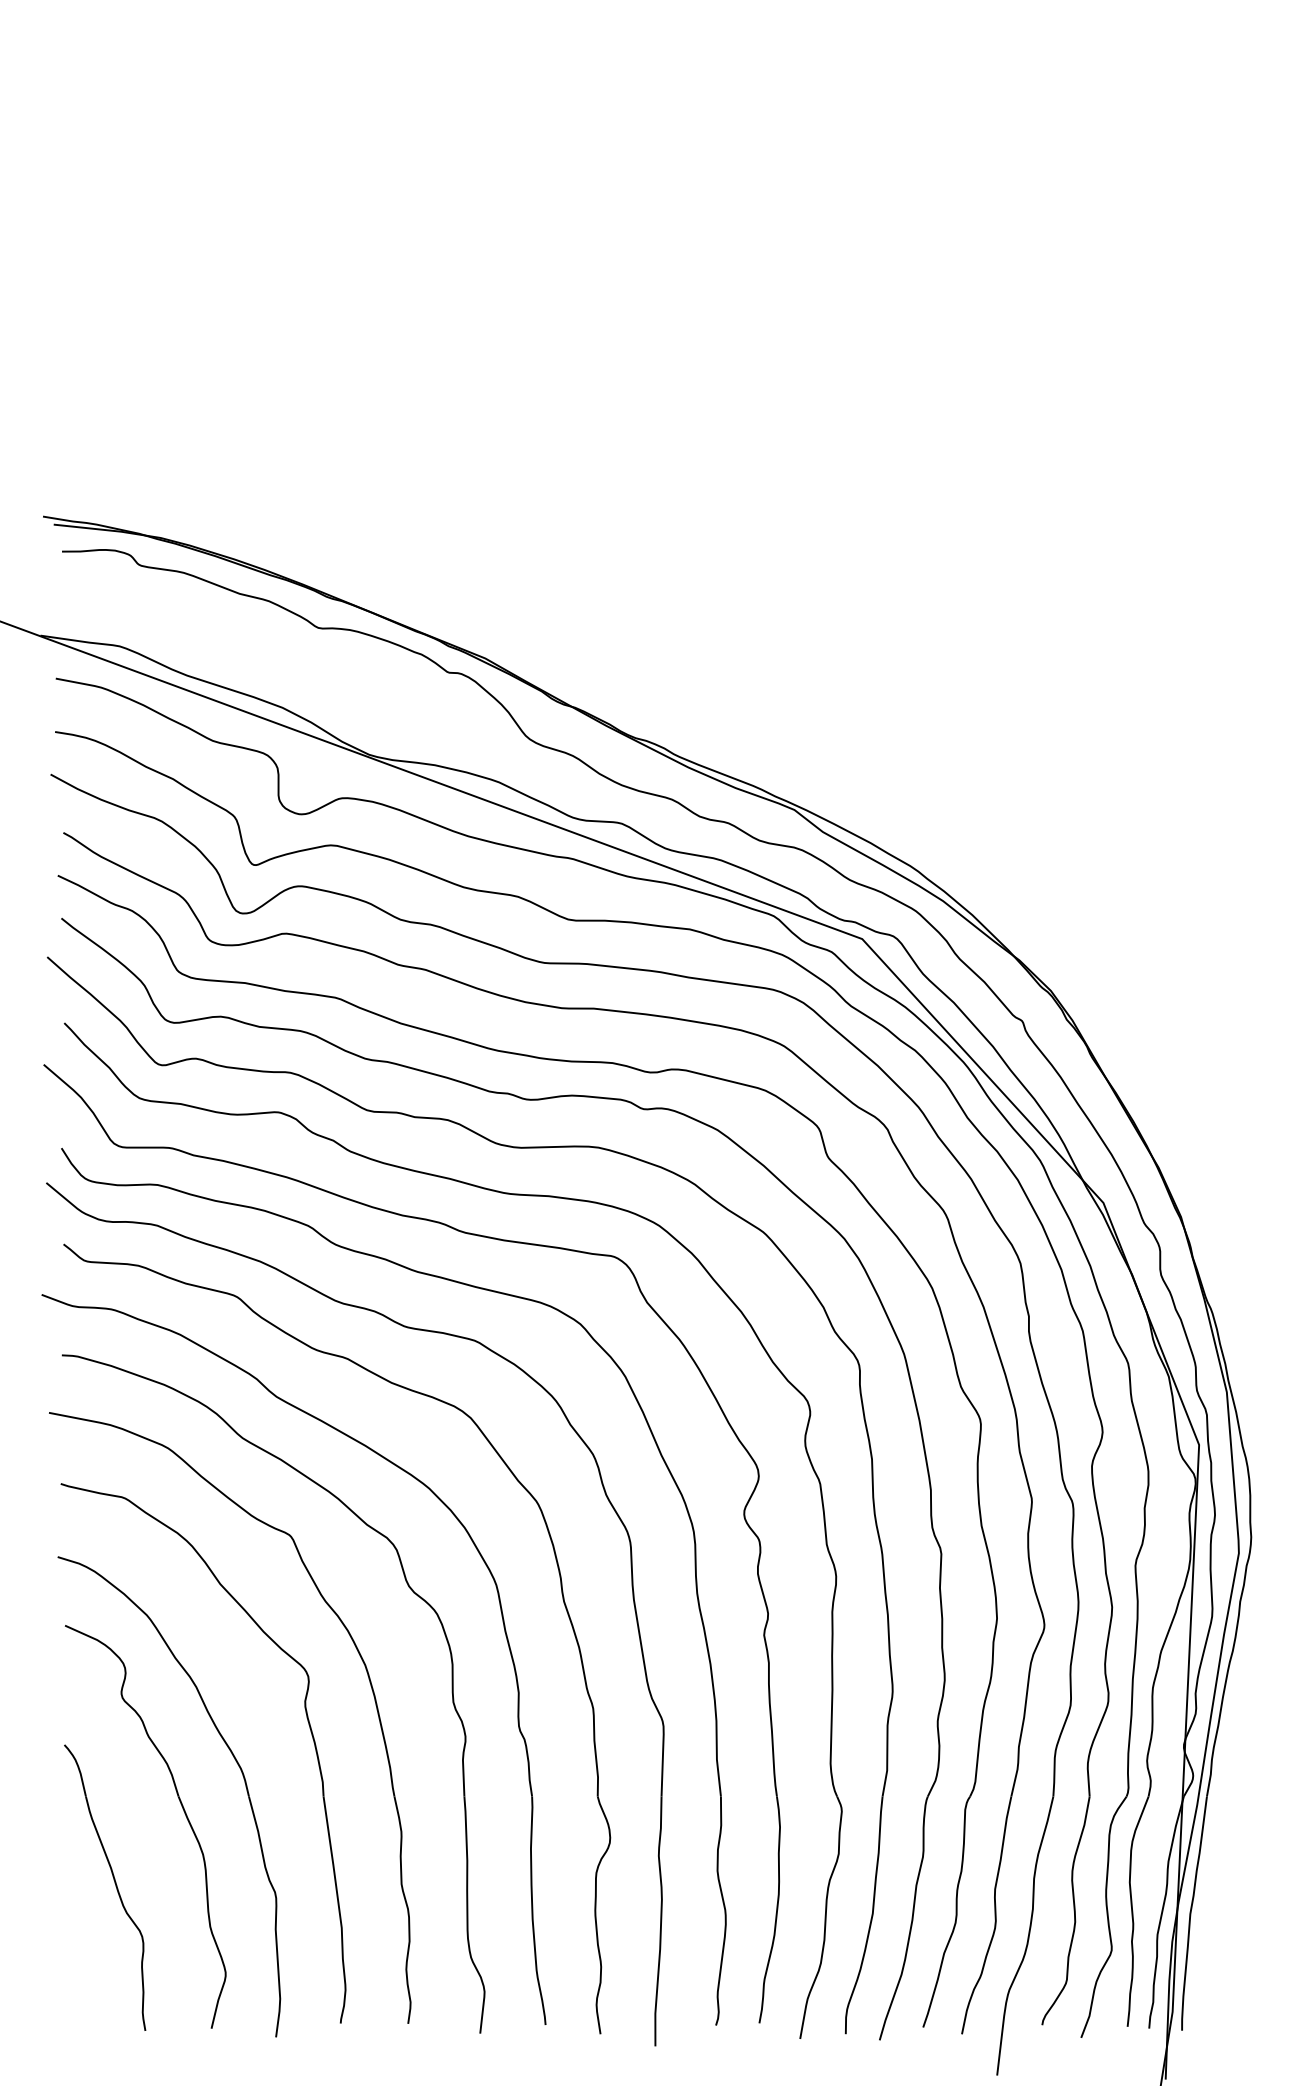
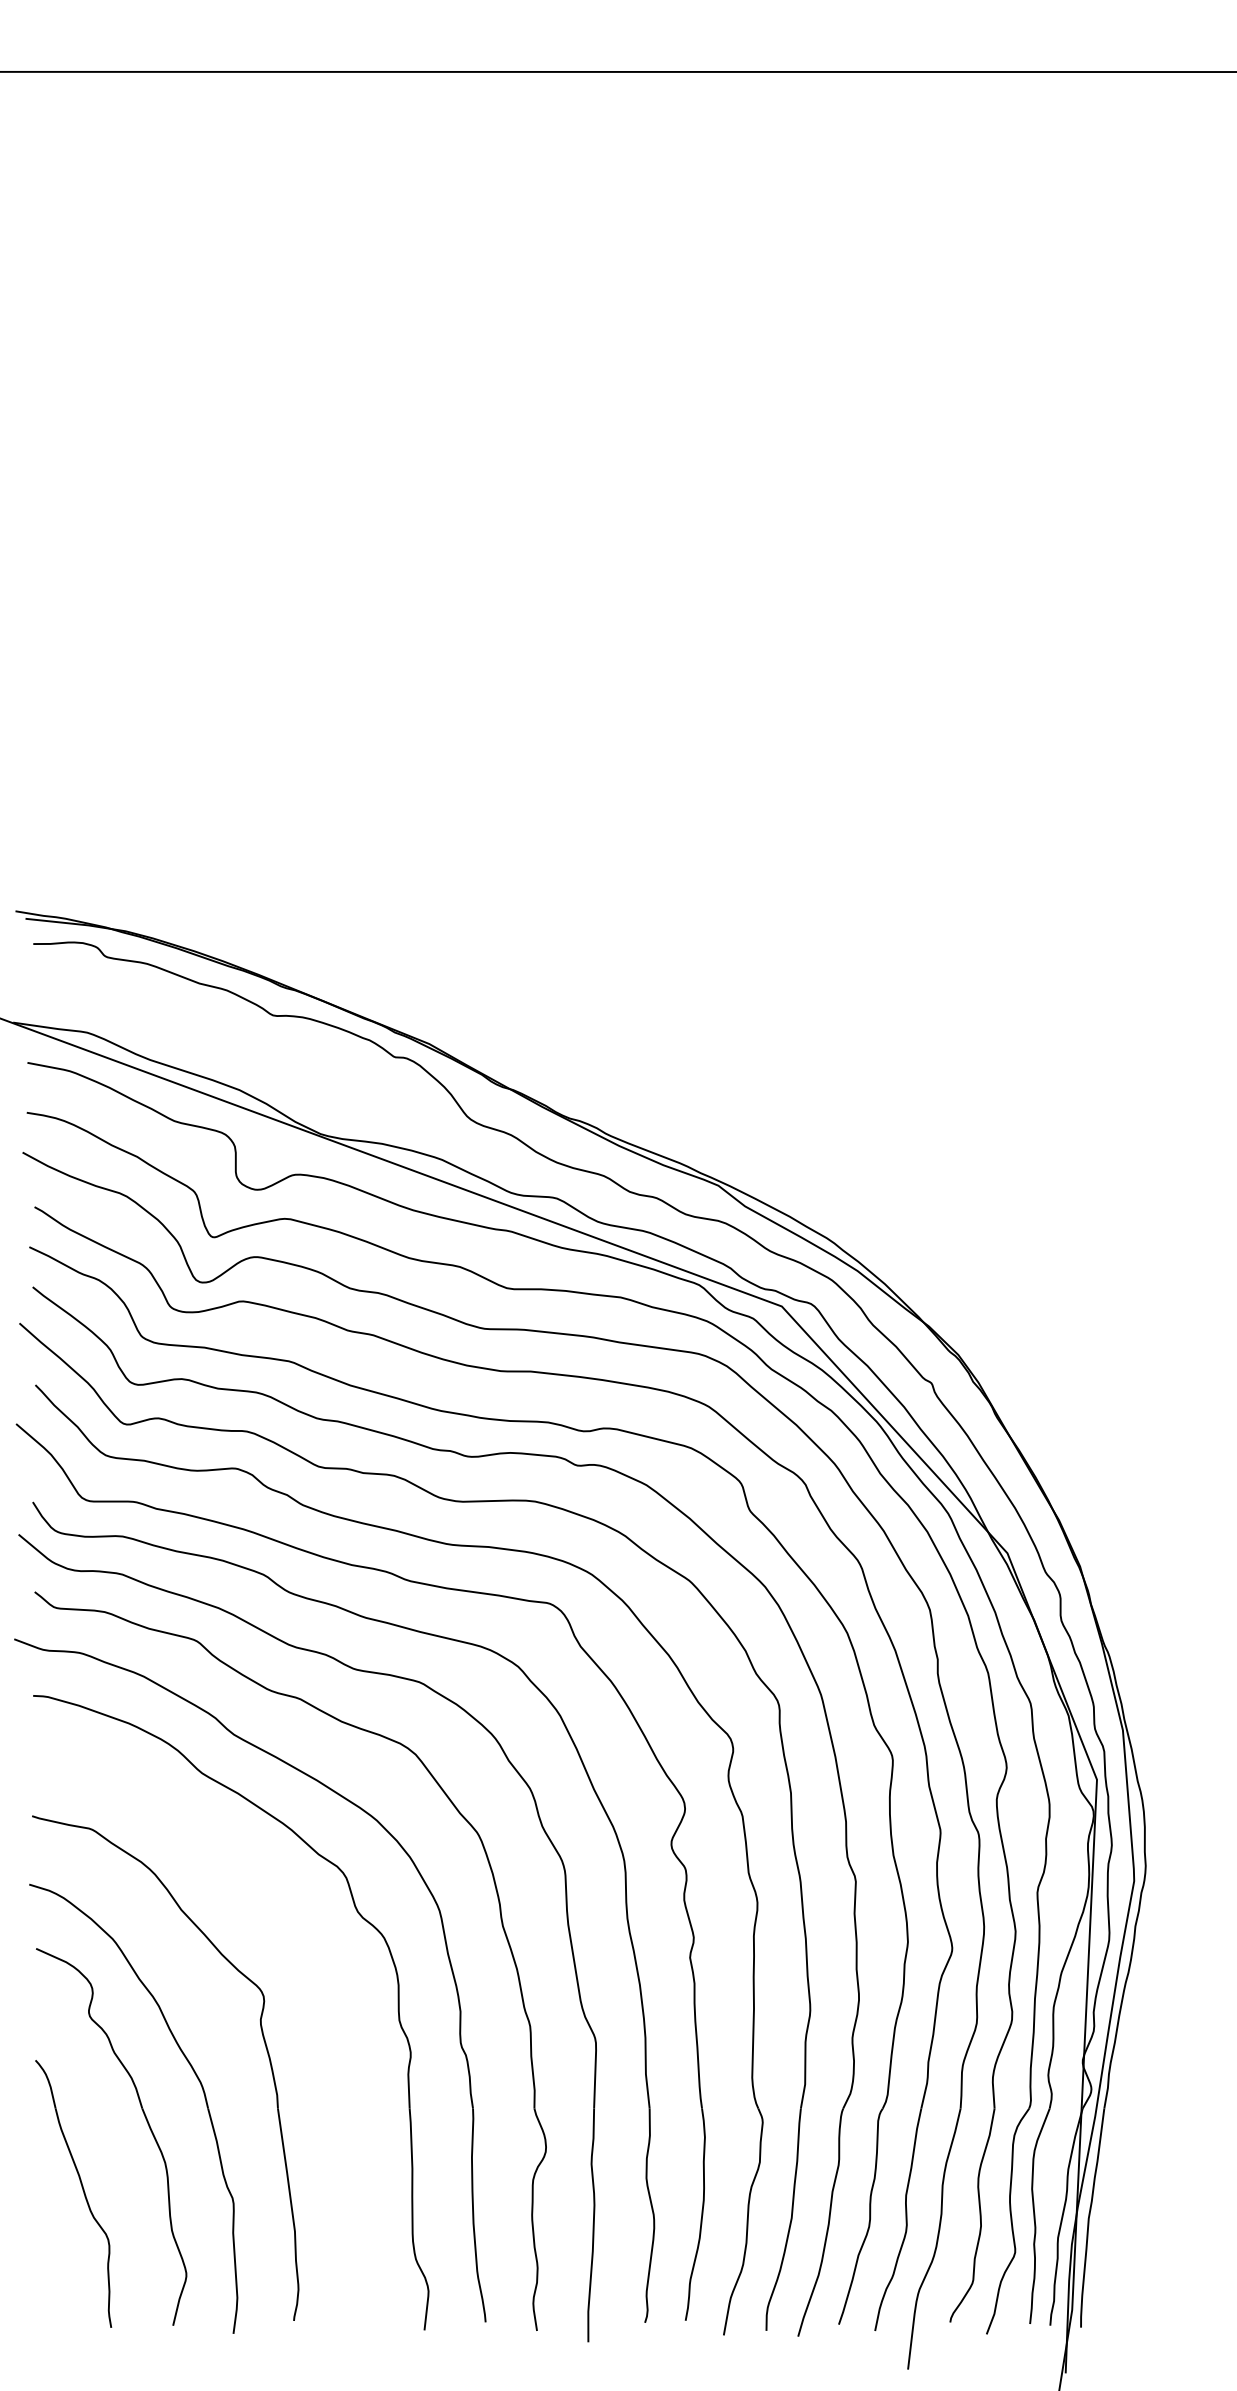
part: (358, 1654) -> (310, 1975), removed

